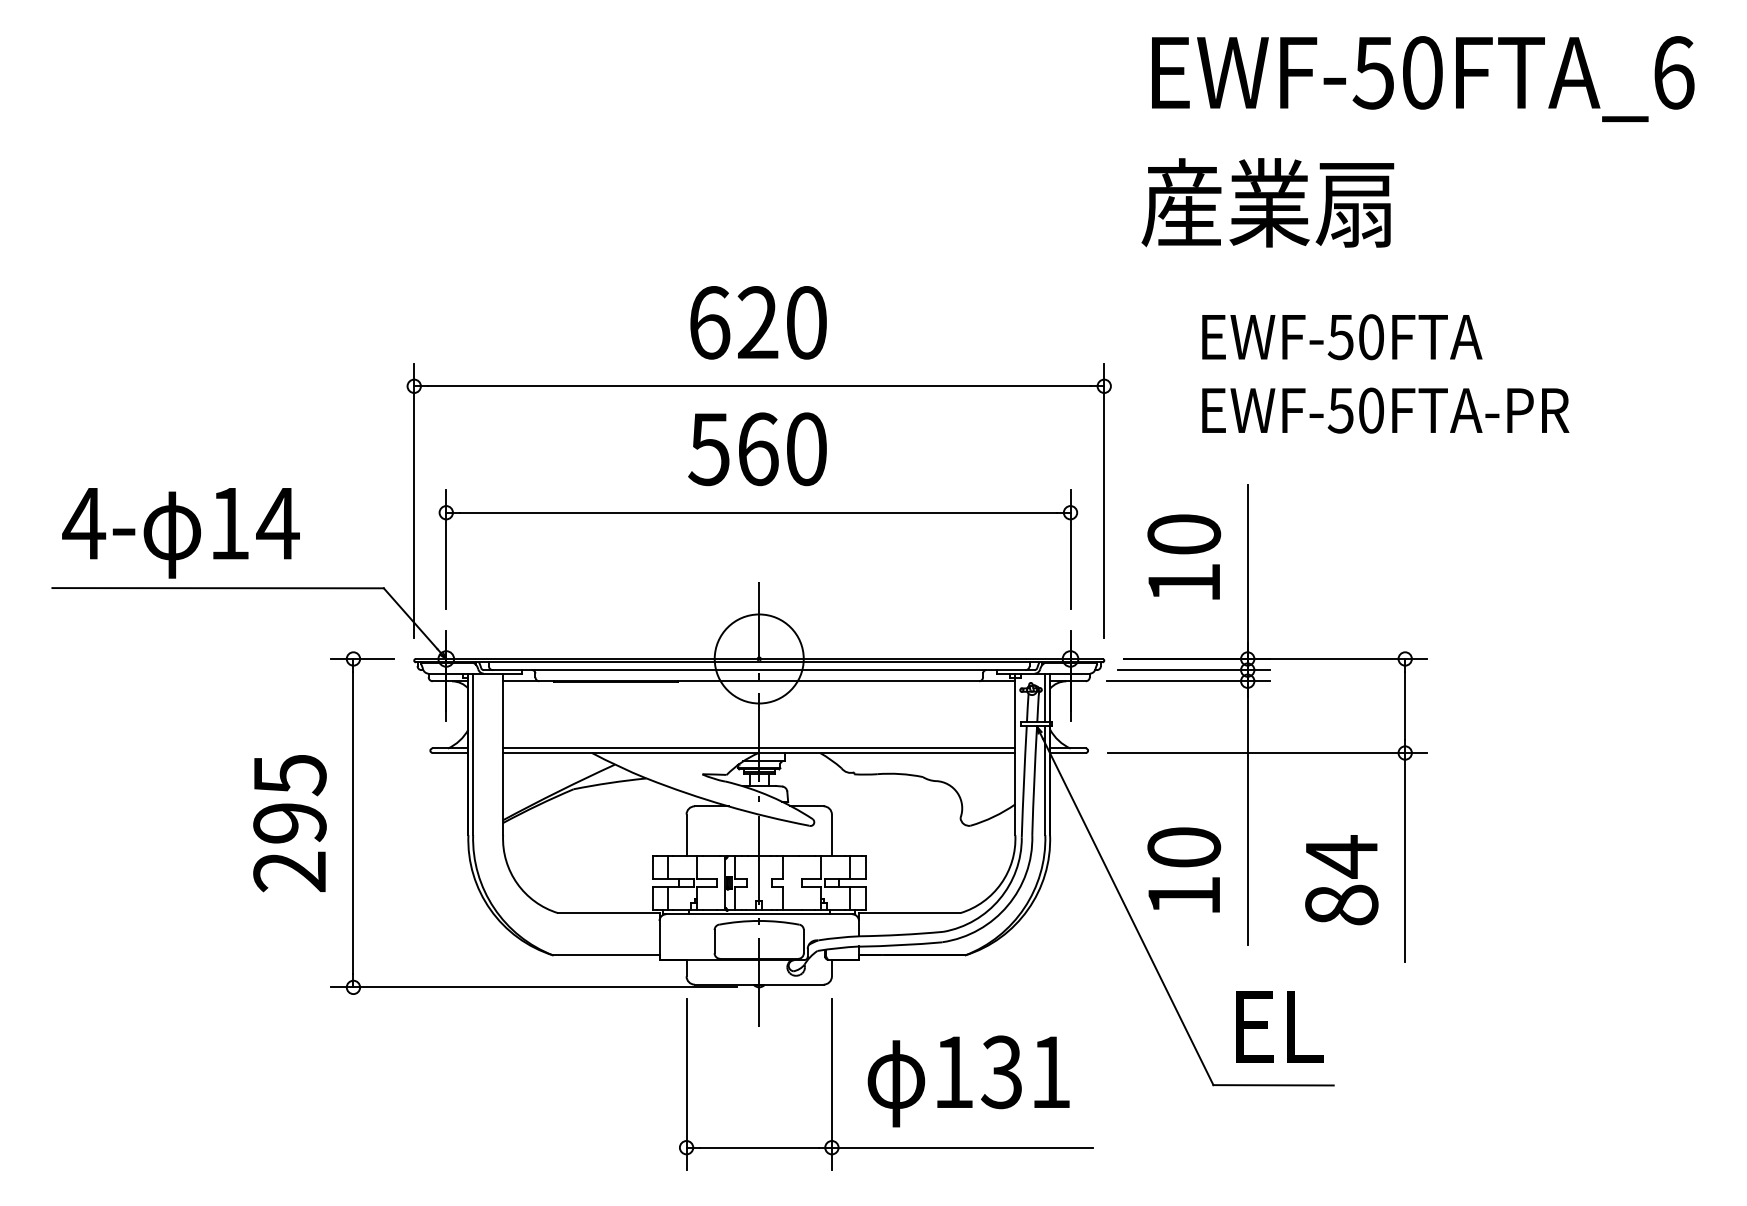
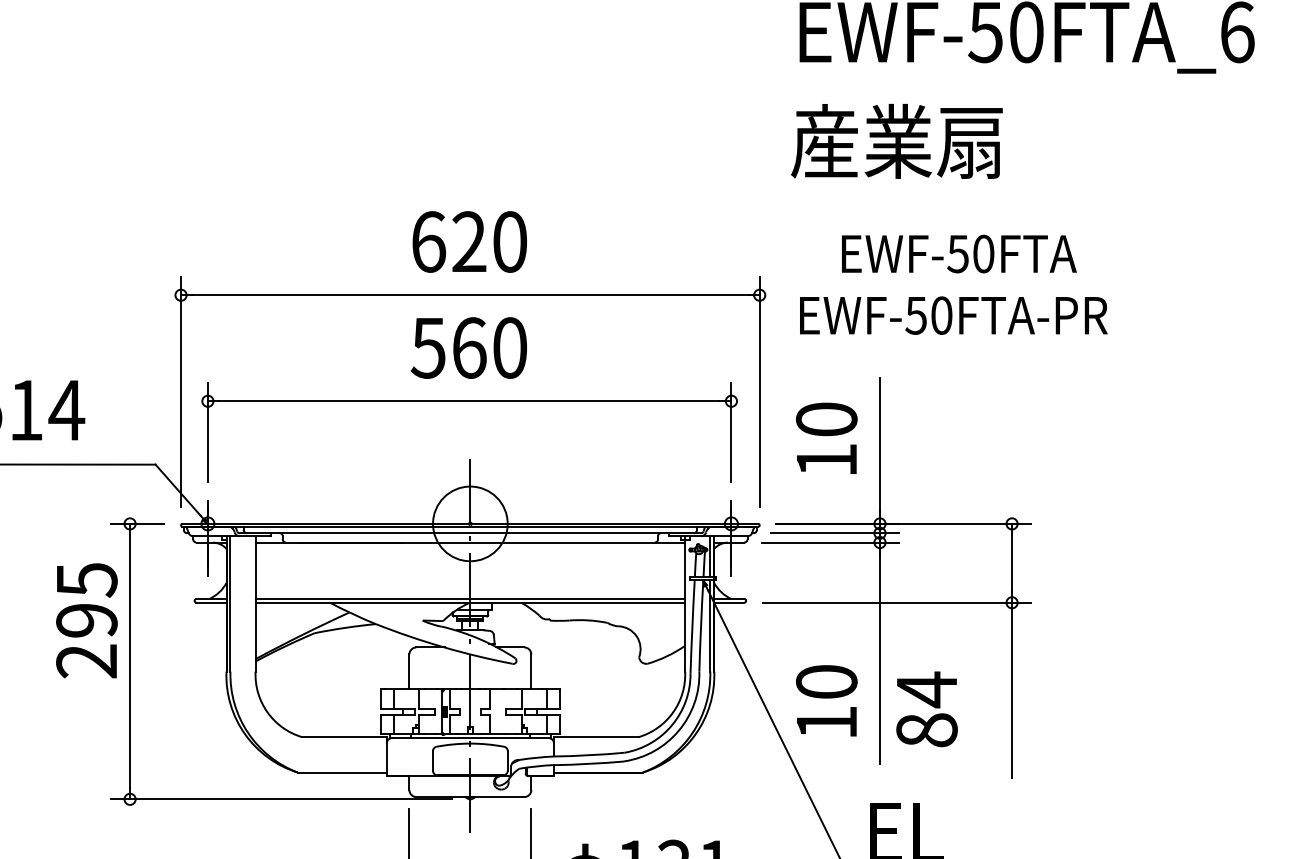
text: (1385, 410) -> (953, 315), moved
text: (289, 823) -> (86, 620), moved
text: (1341, 880) -> (926, 709), moved

